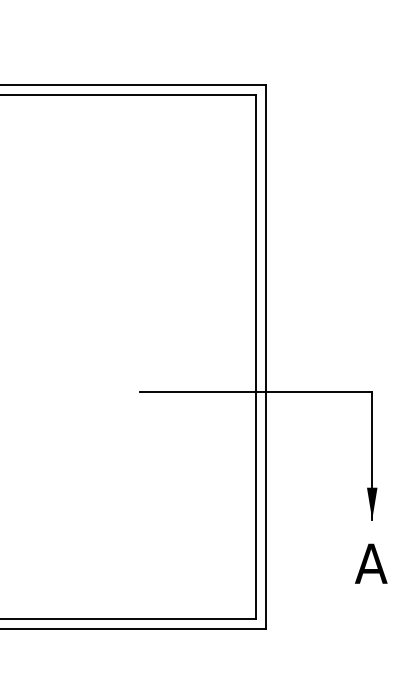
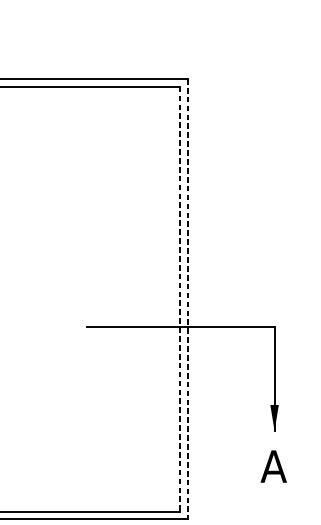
line: (265, 356) -> (188, 298), solid -> dashed
line: (255, 357) -> (180, 299), solid -> dashed

